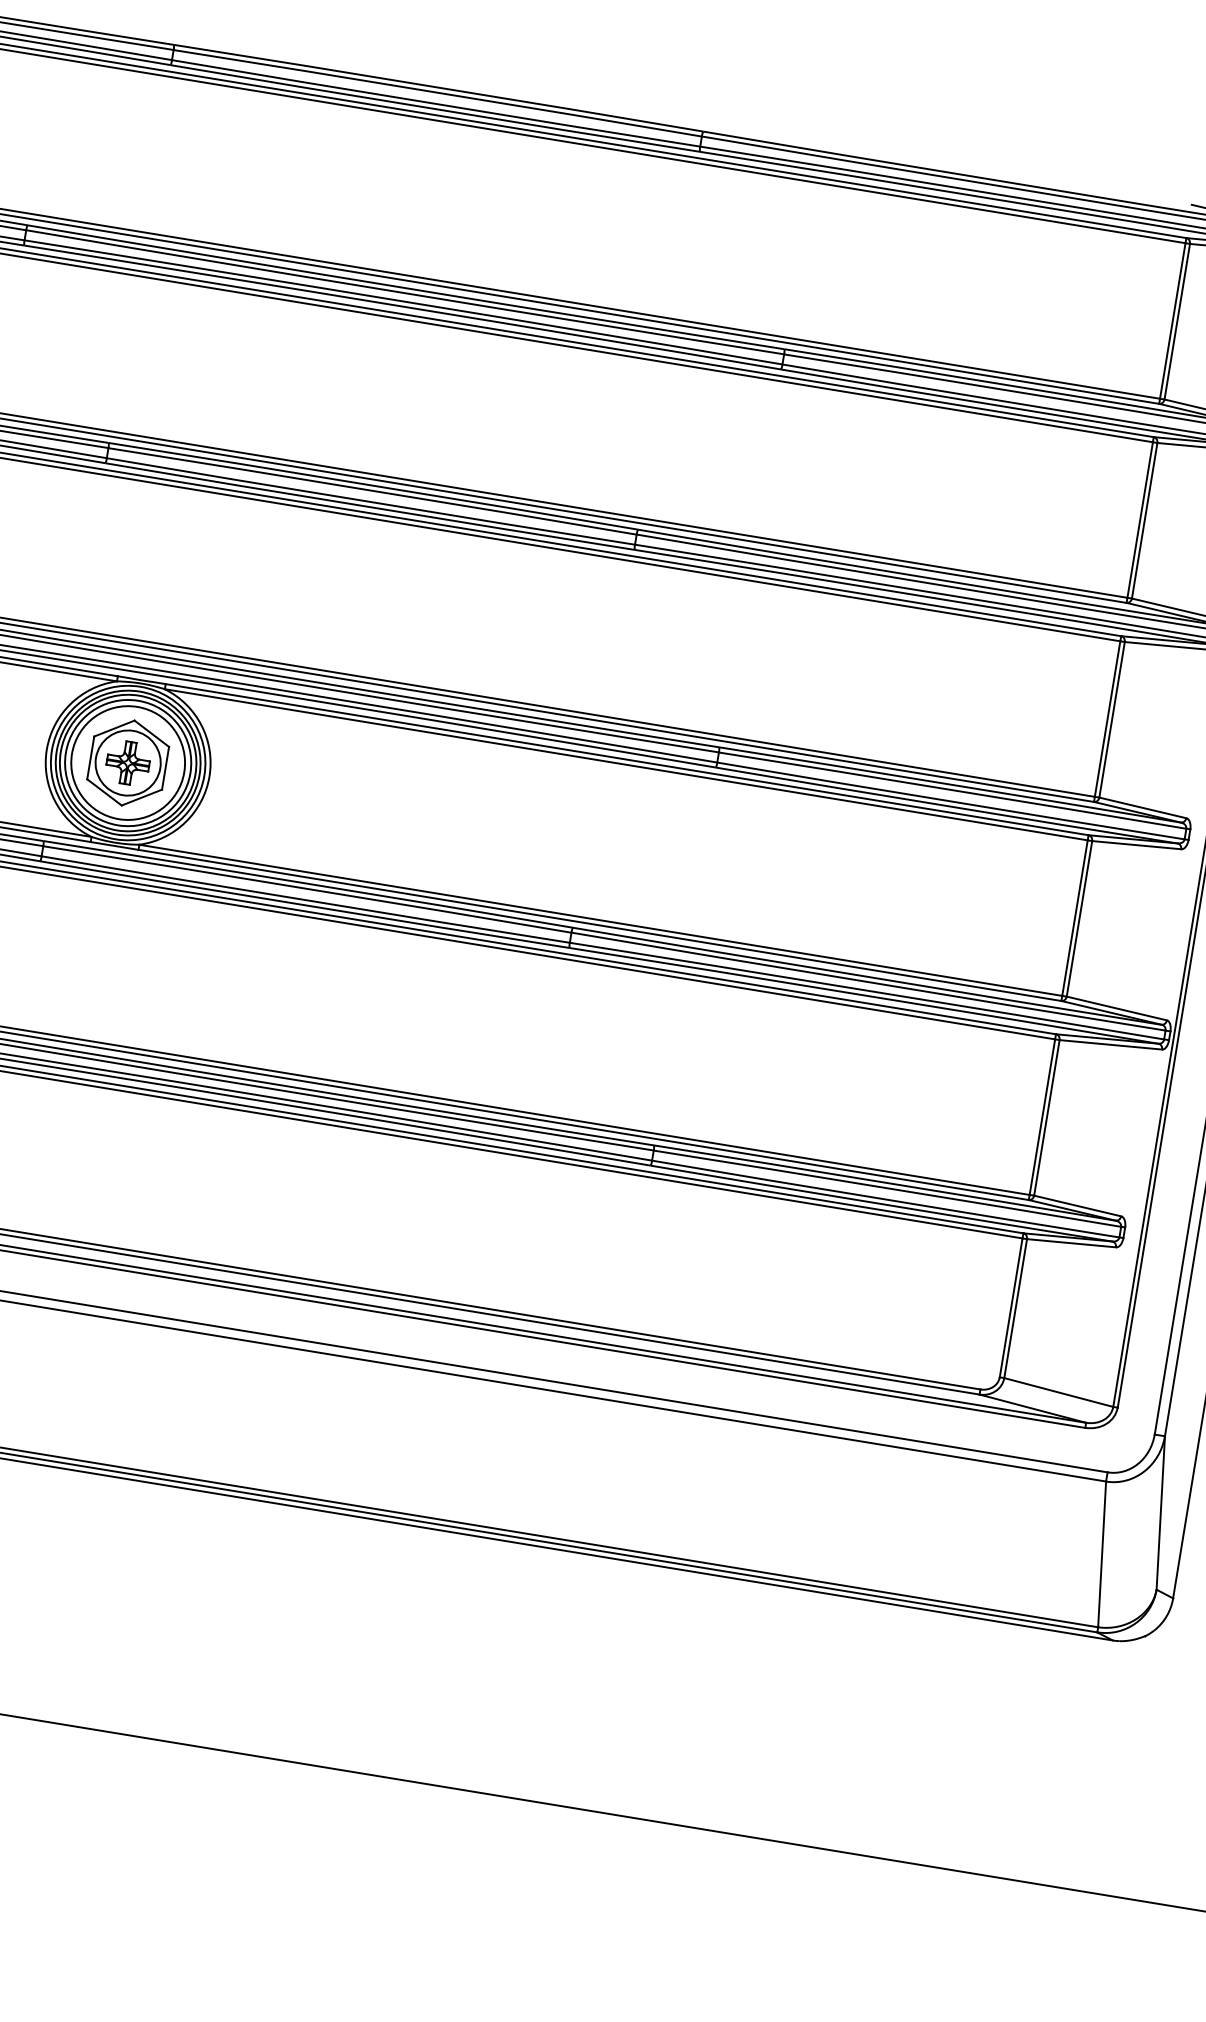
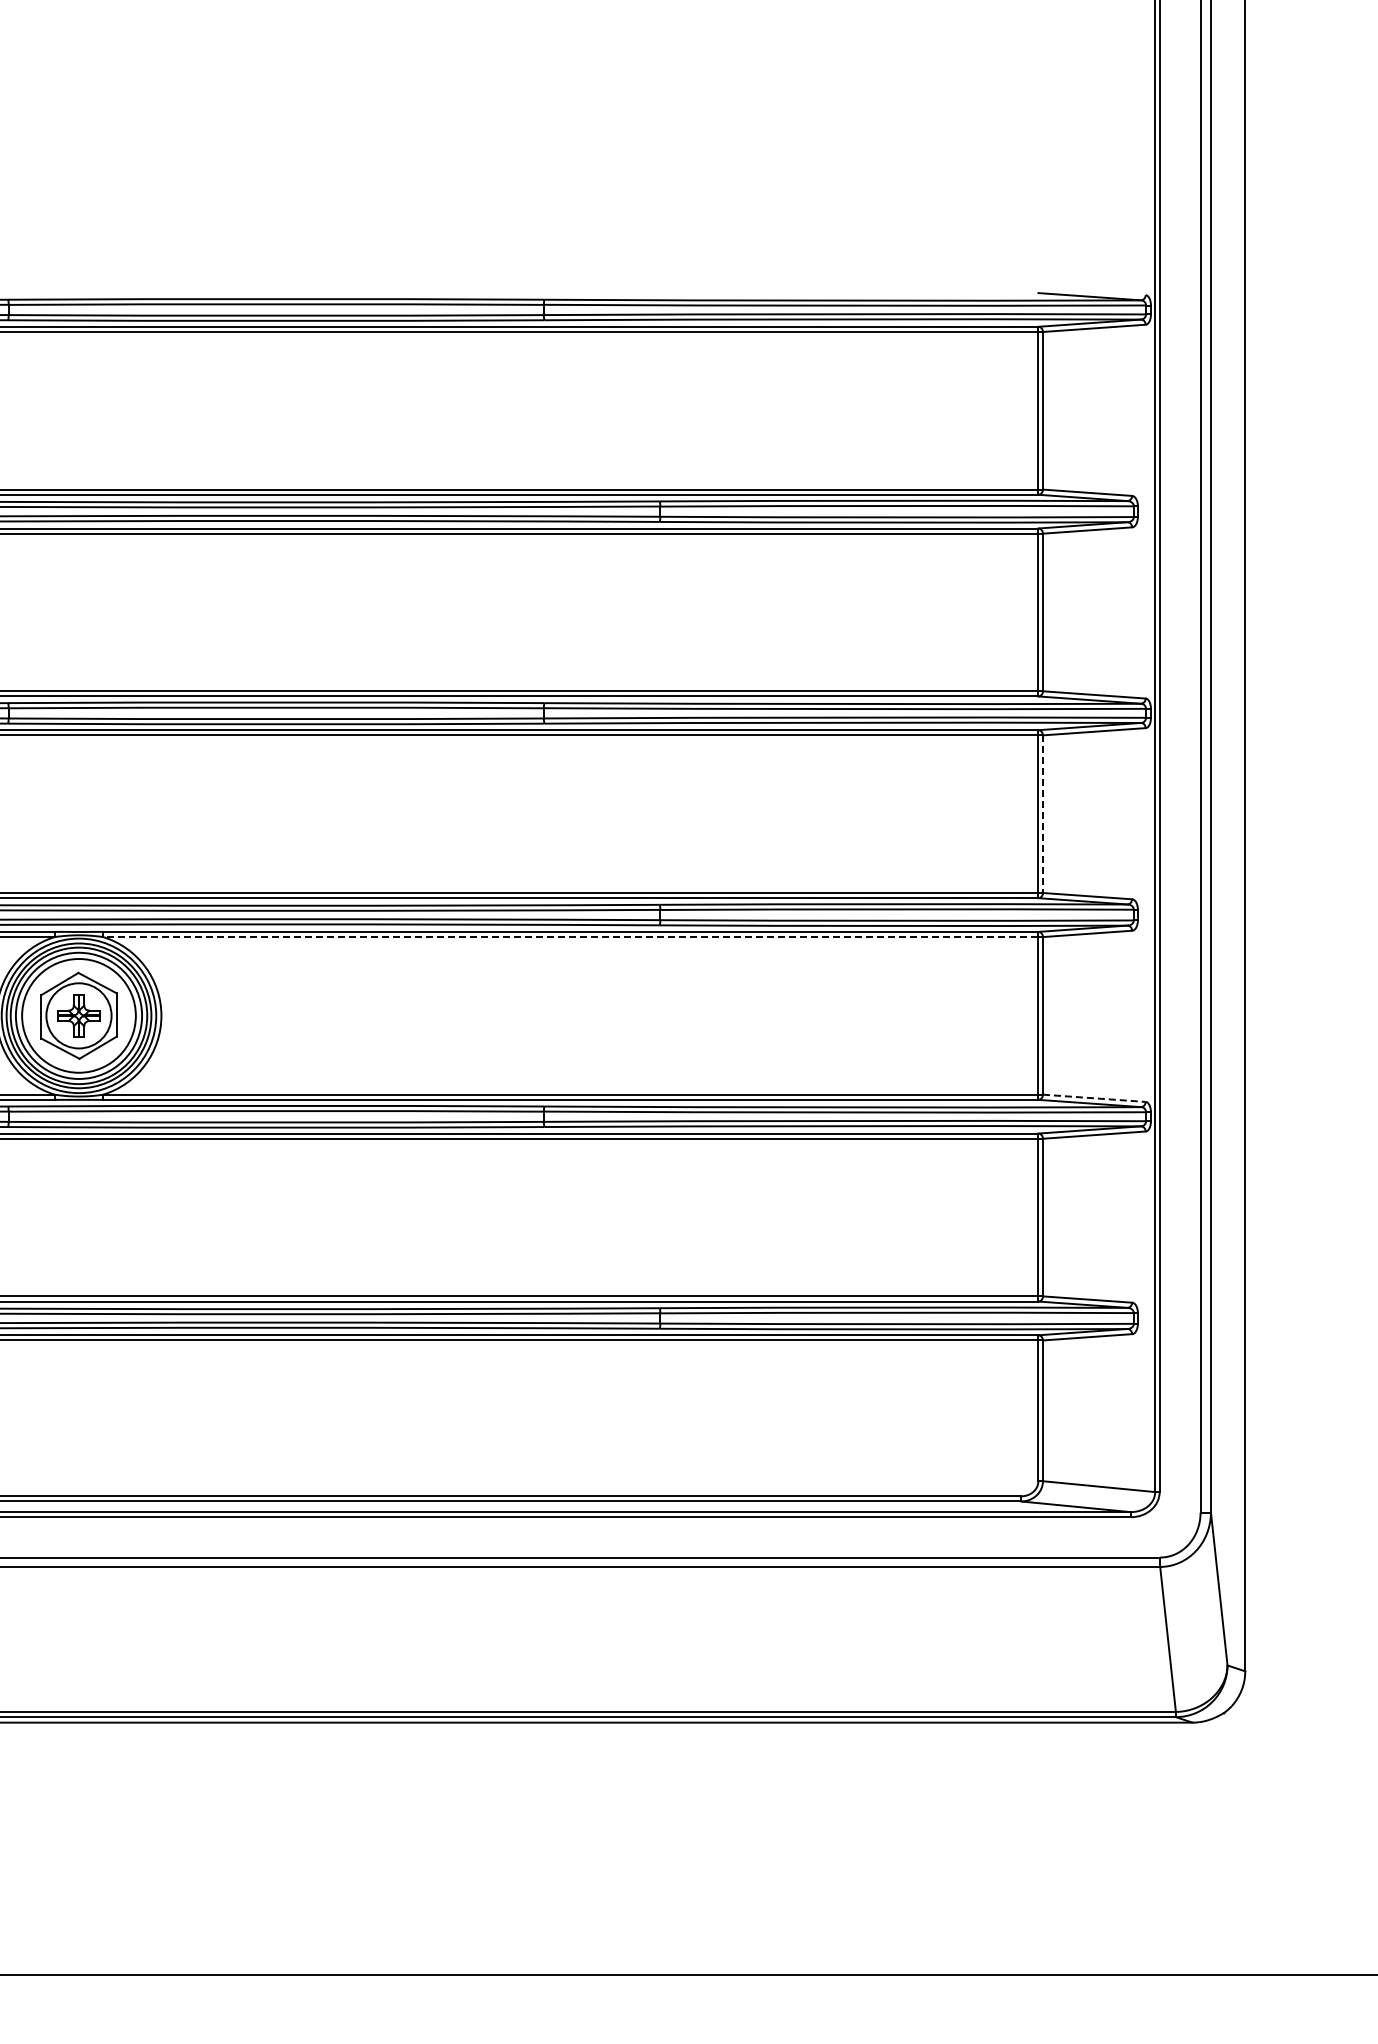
line: (1112, 720) -> (1043, 814), solid -> dashed
line: (625, 765) -> (570, 937), solid -> dashed
line: (1116, 1008) -> (1094, 1098), solid -> dashed

